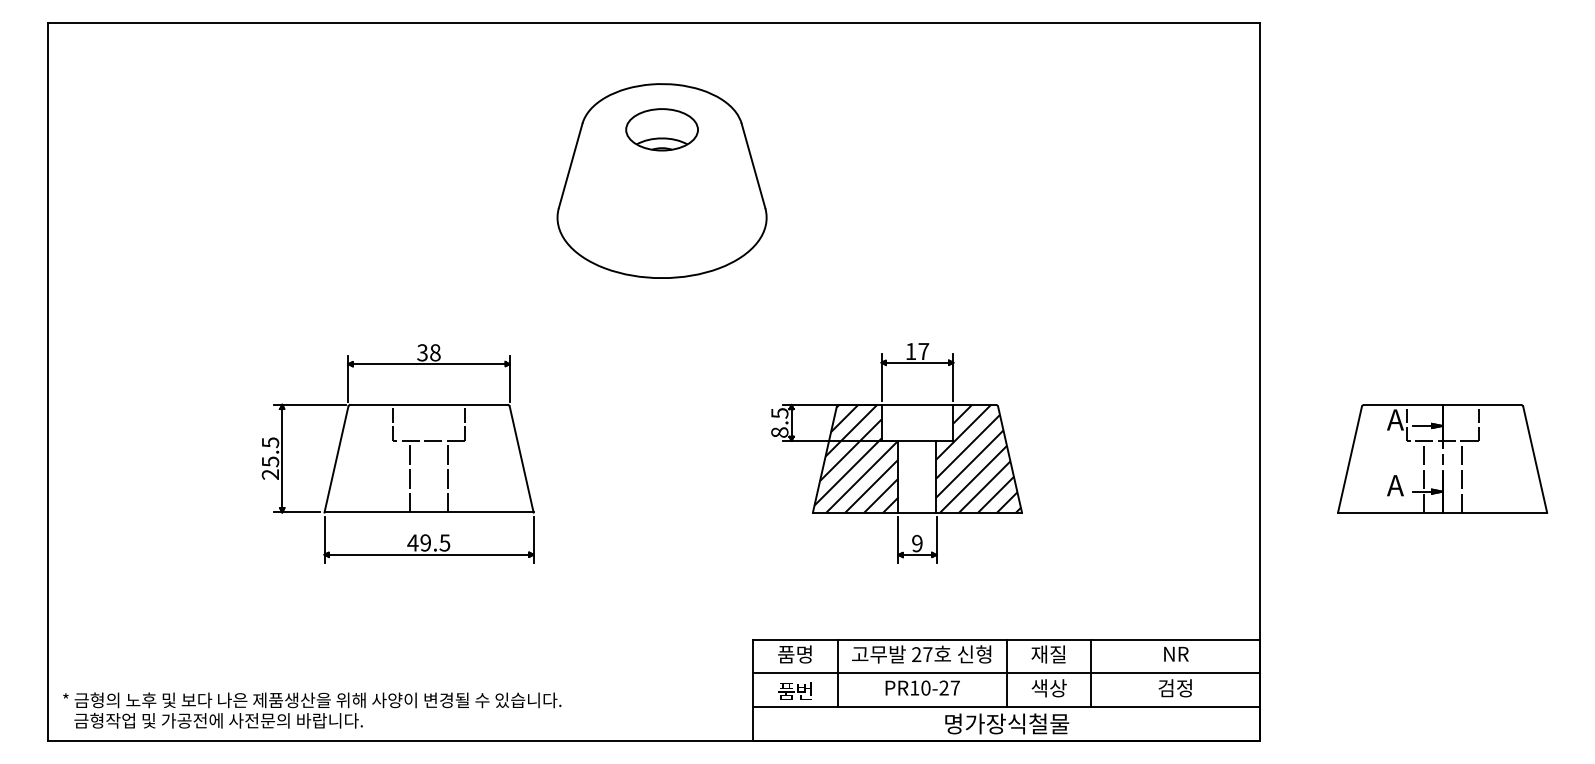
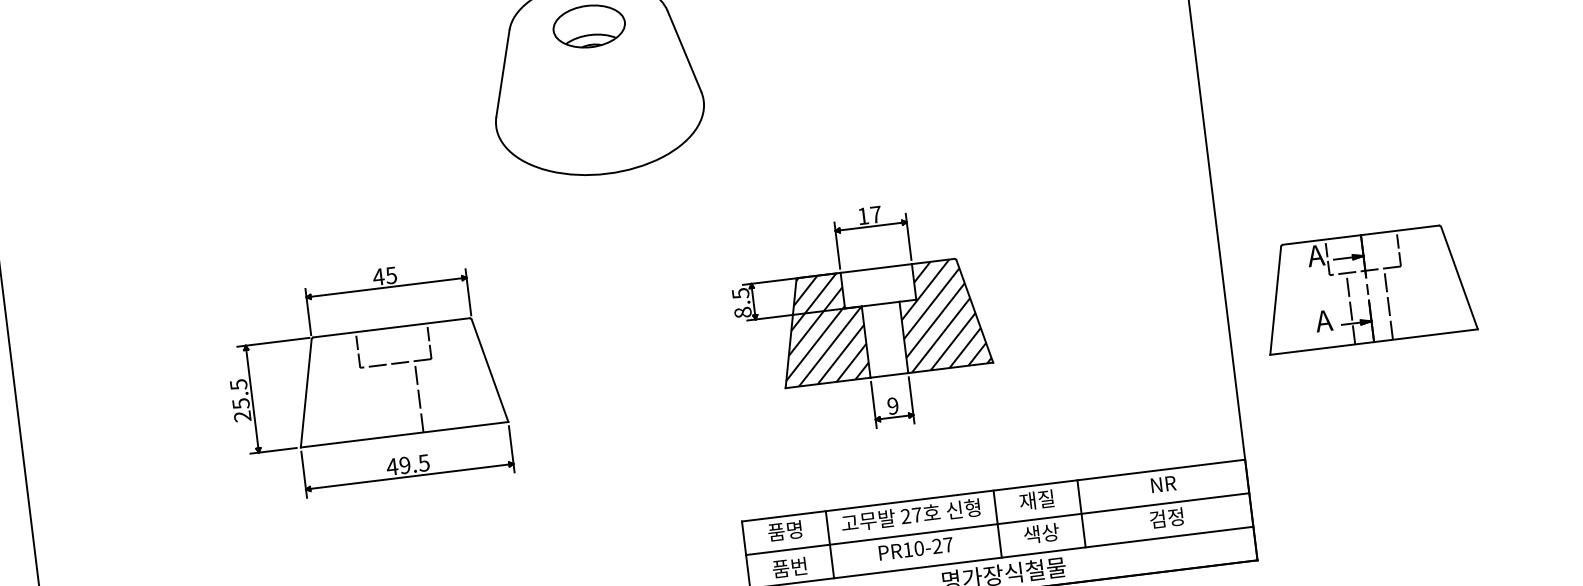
text: (428, 352) -> (384, 276), 38 -> 45
part: (1442, 458) -> (1367, 288), moved
line: (410, 476) -> (381, 401), removed

